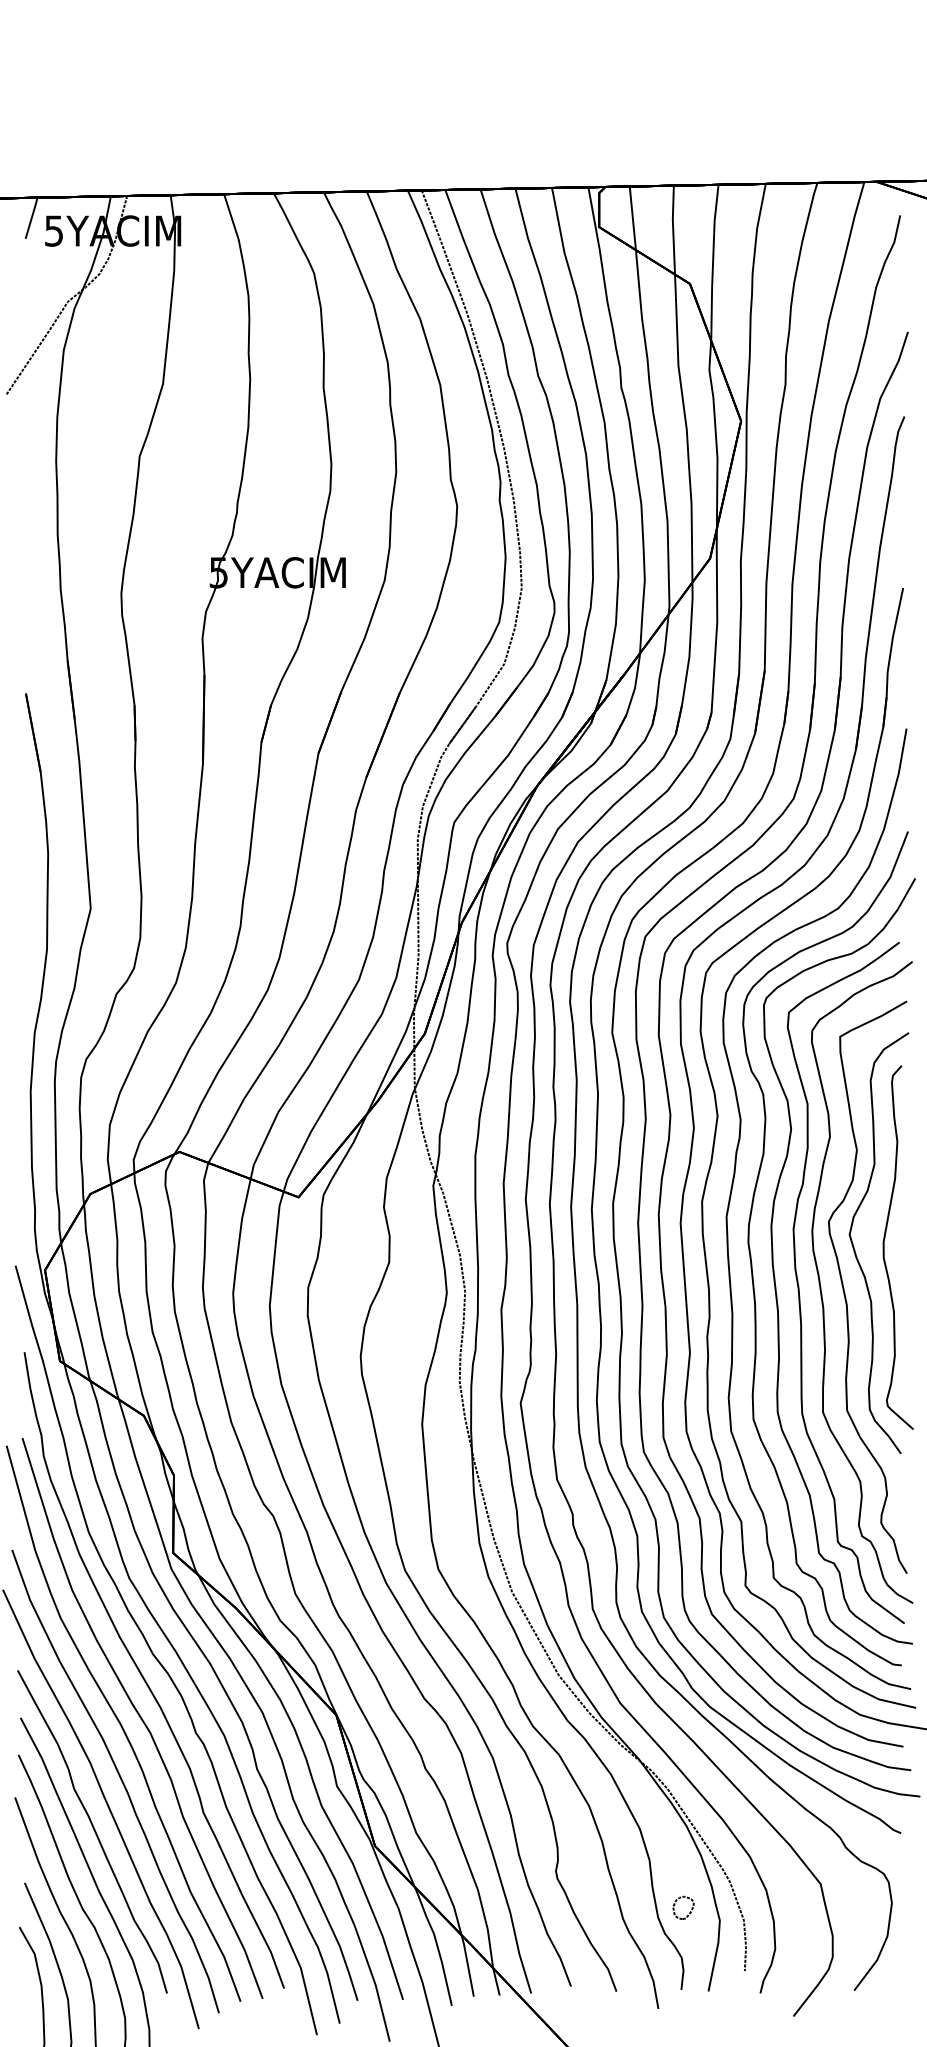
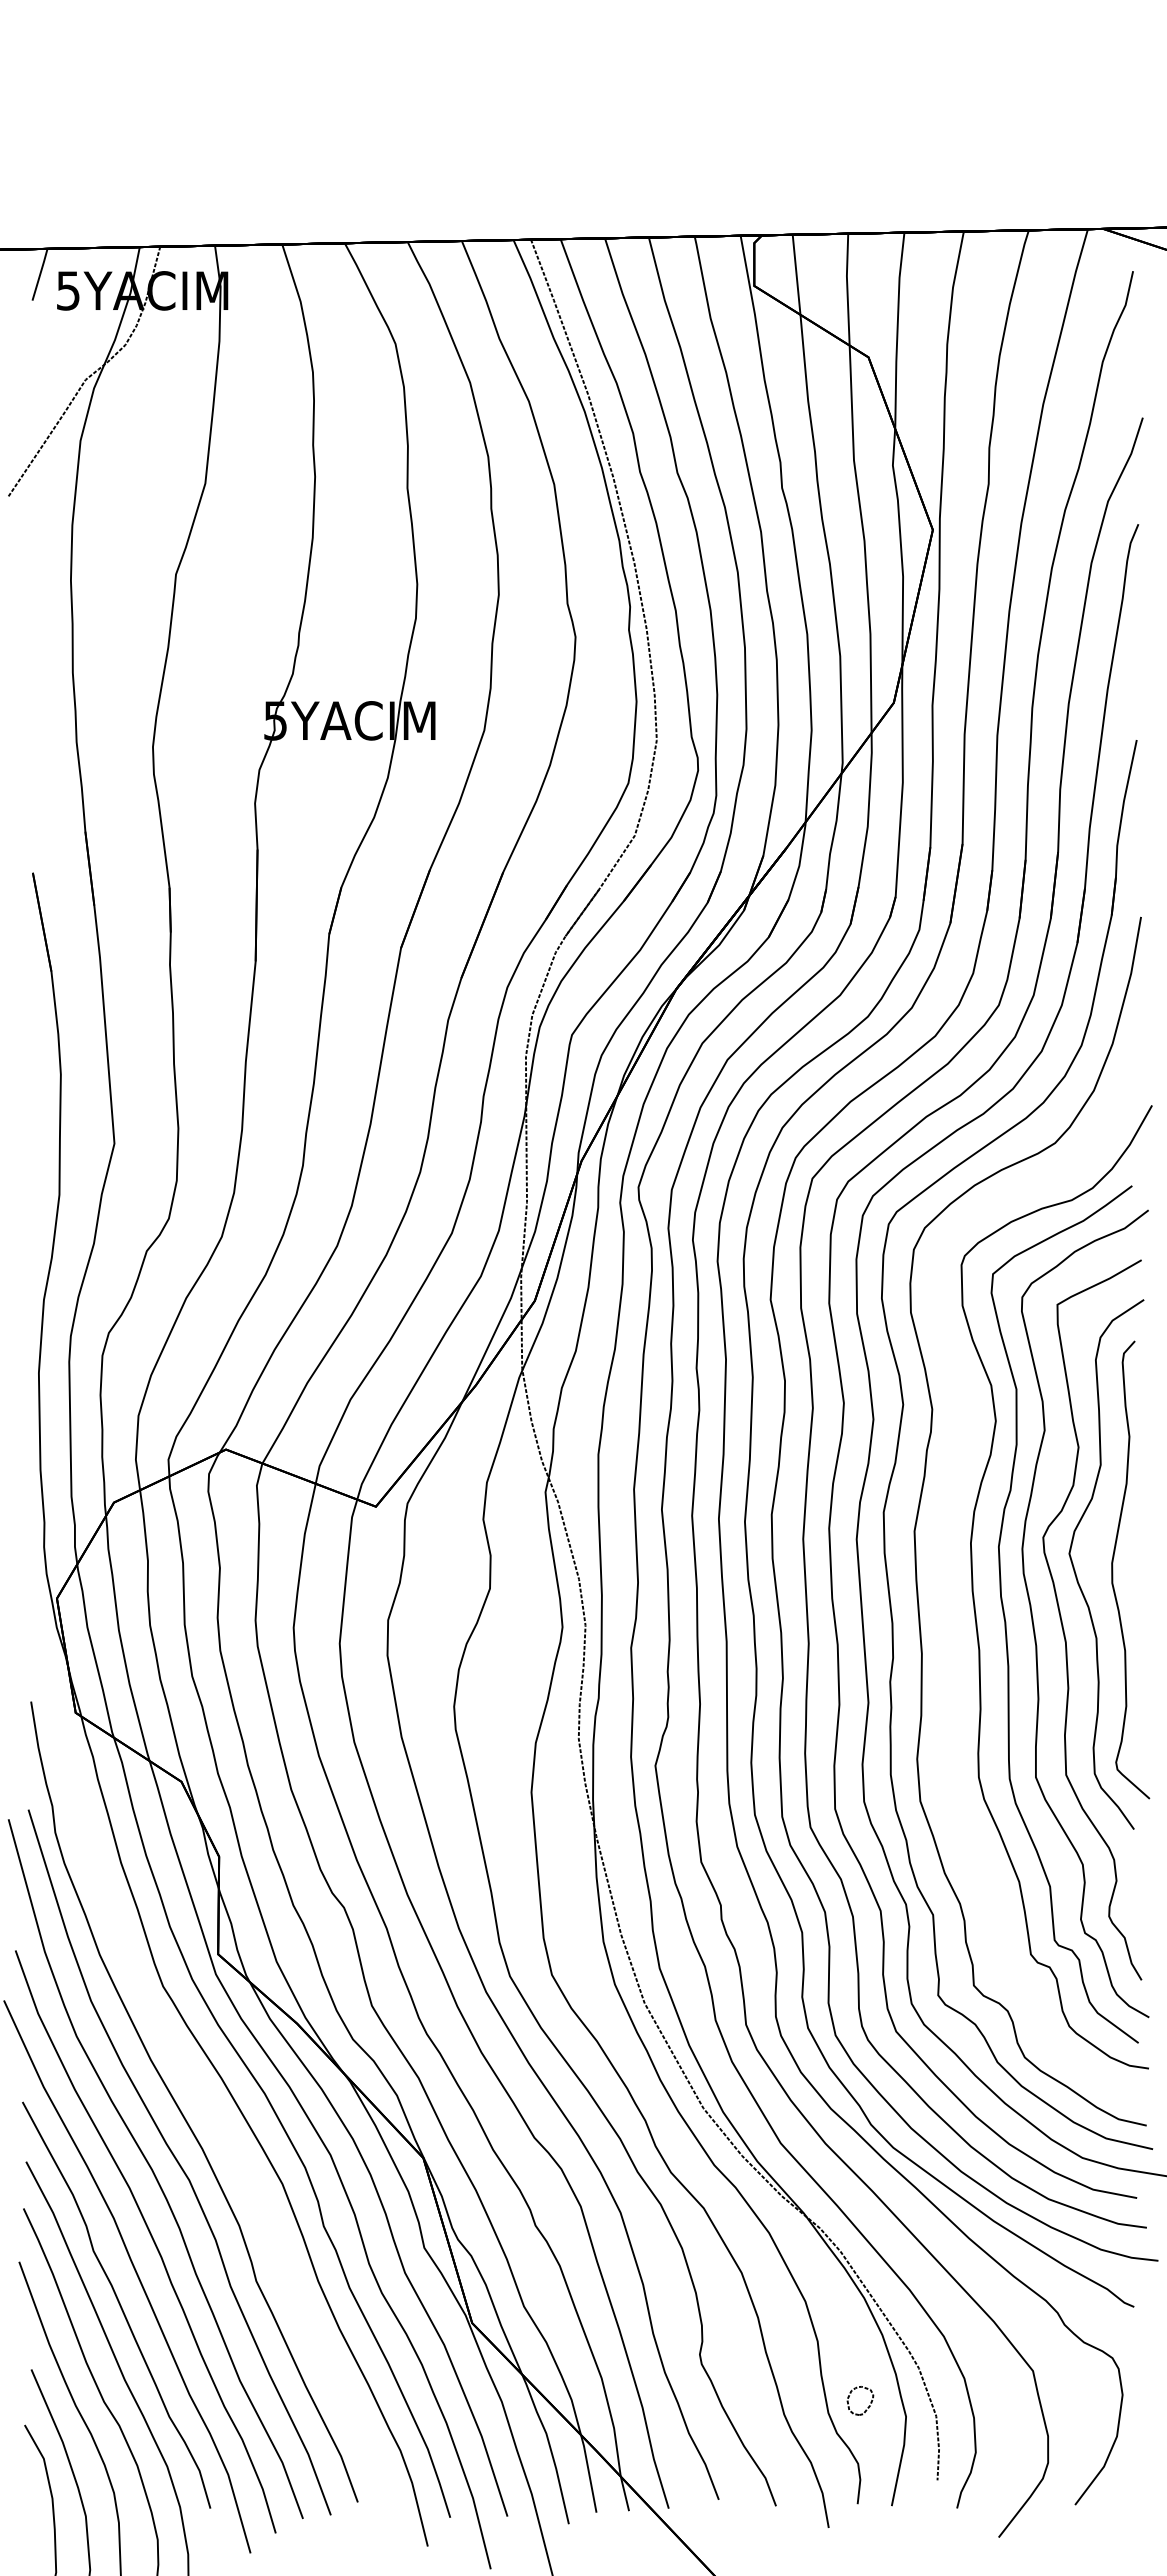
part: (751, 1260) -> (946, 1586), removed
curve: (155, 1656) -> (196, 2084), removed

